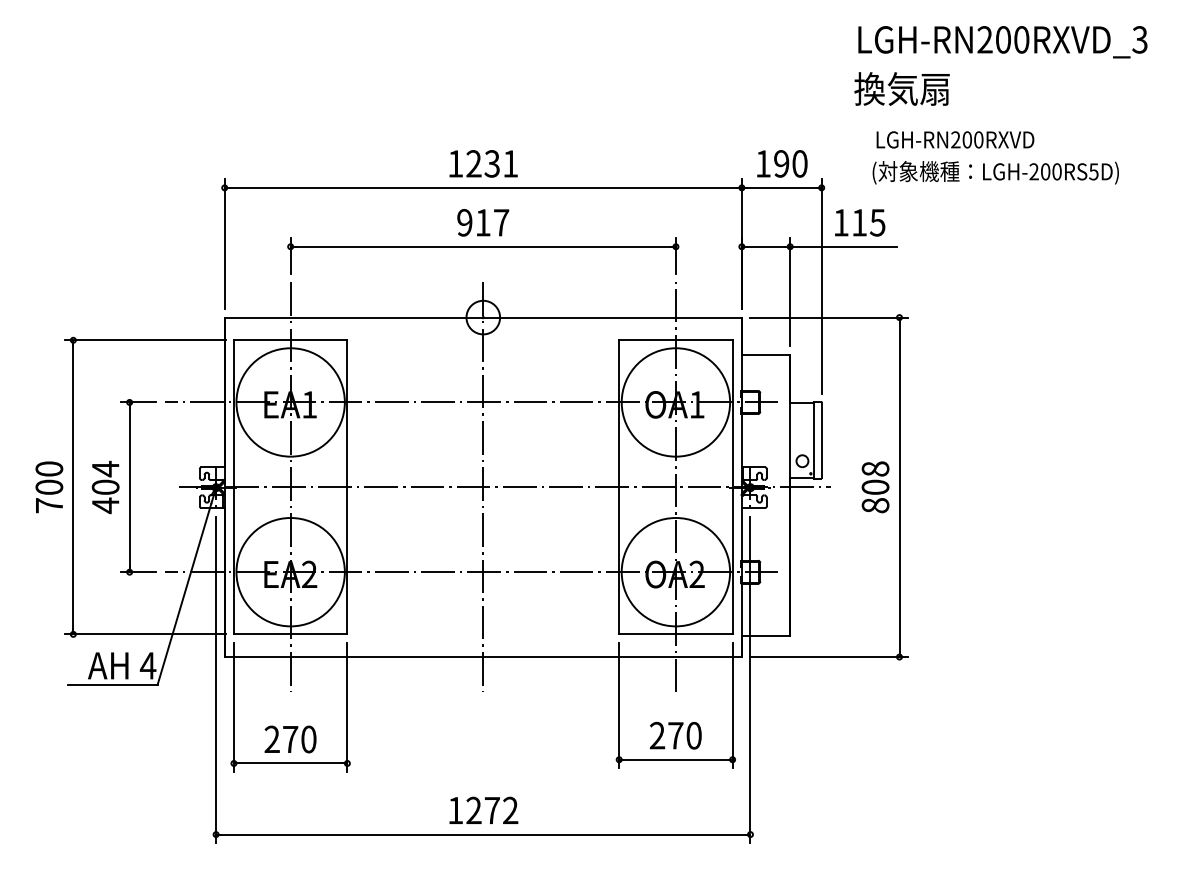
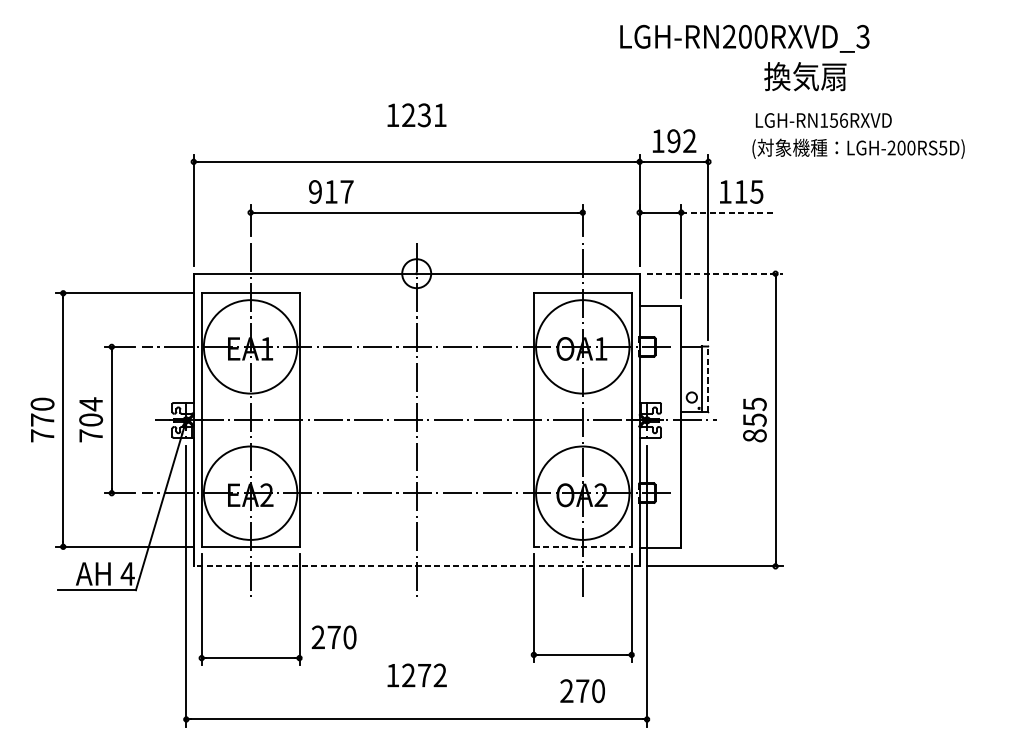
text: (1002, 42) -> (744, 39), moved
text: (901, 88) -> (804, 76), moved
text: (967, 139) -> (834, 120), LGH-RN200RXVD -> LGH-RN156RXVD
text: (483, 163) -> (416, 114), moved
text: (799, 163) -> (689, 140), 190 -> 192
text: (483, 222) -> (331, 191), moved
line: (843, 246) -> (727, 212), solid -> dashed
line: (829, 317) -> (715, 273), solid -> dashed
line: (821, 440) -> (708, 379), solid -> dashed
text: (875, 478) -> (754, 412), 808 -> 855
text: (49, 486) -> (42, 419), 700 -> 770
text: (105, 505) -> (90, 435), 404 -> 704
line: (675, 634) -> (582, 546), solid -> dashed
line: (483, 657) -> (416, 566), solid -> dashed
text: (675, 735) -> (582, 690), moved
text: (290, 739) -> (334, 637), moved
text: (483, 809) -> (416, 674), moved

